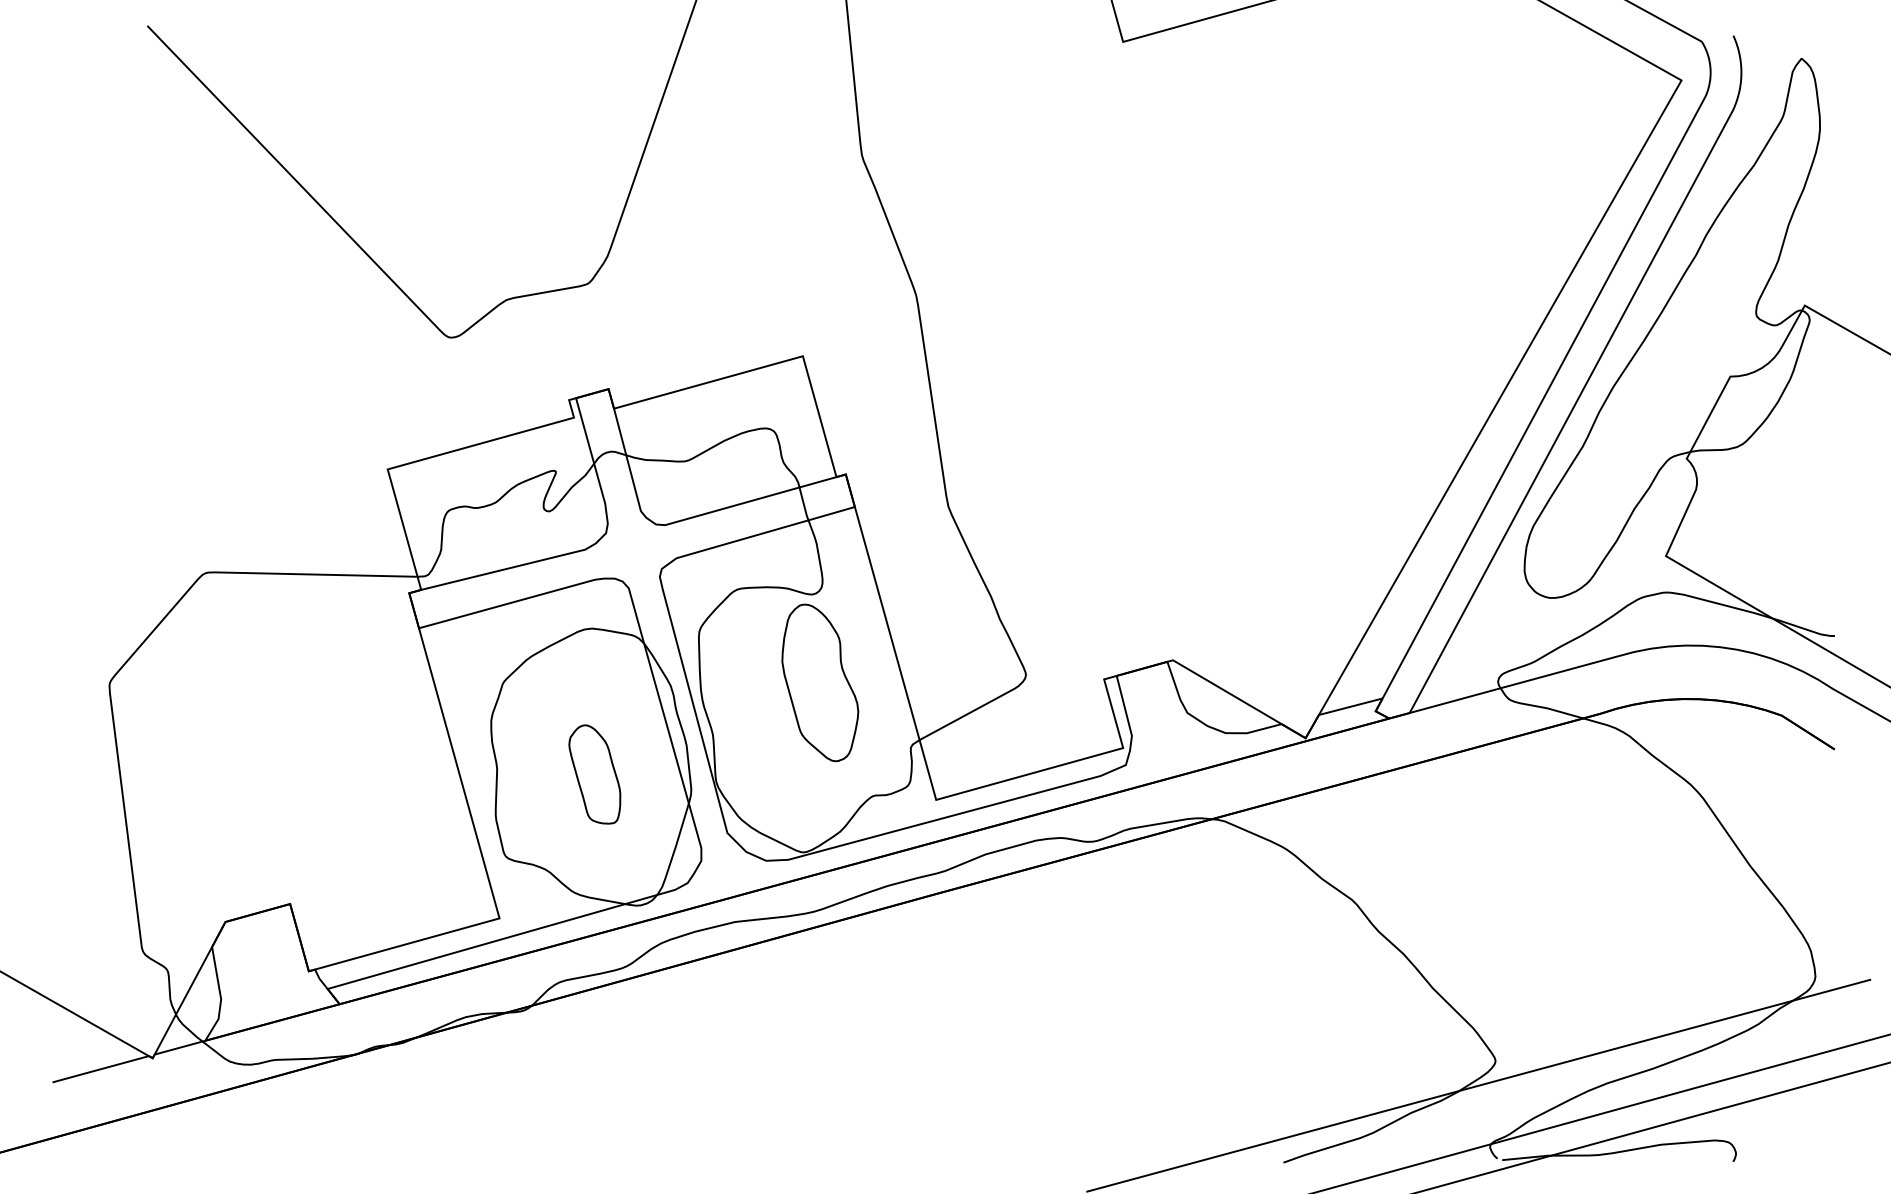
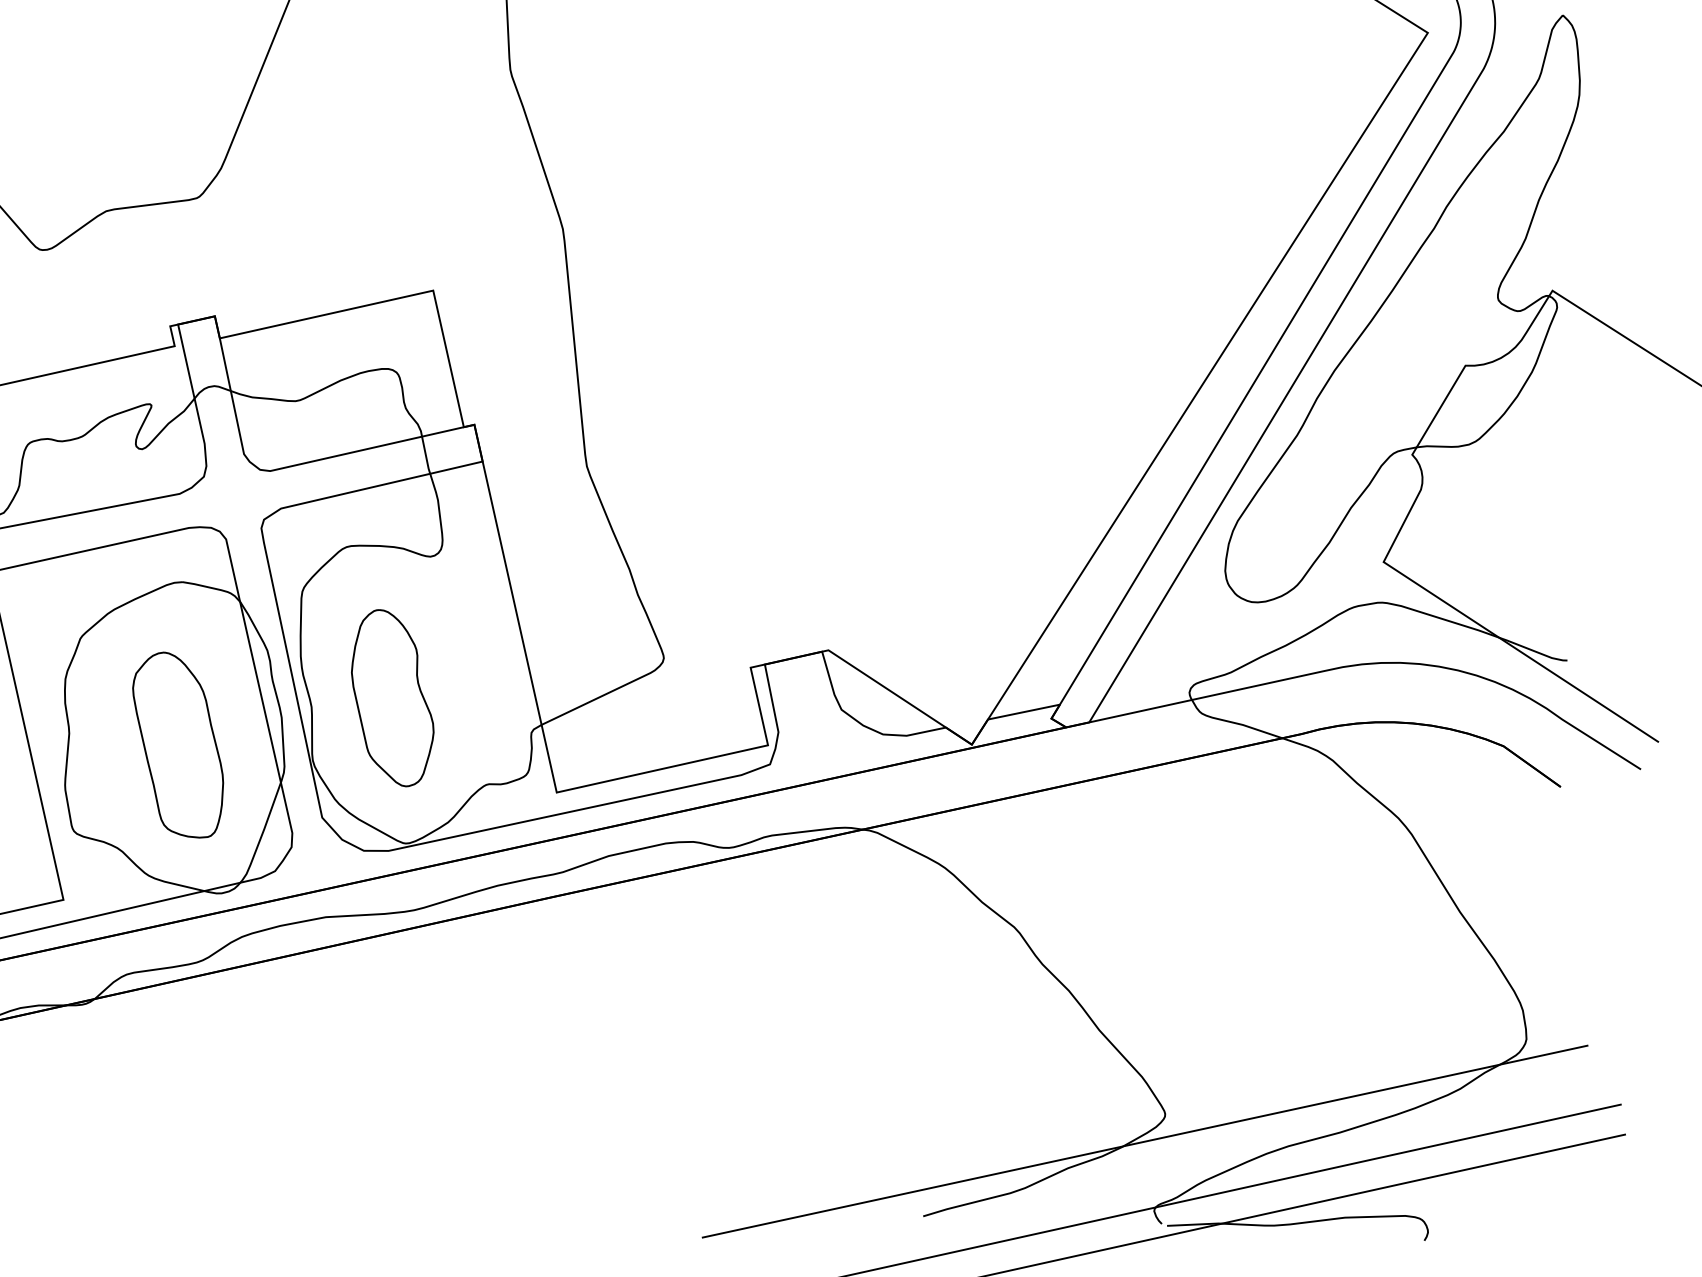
part: (820, 682) -> (393, 697), moved
part: (594, 774) -> (177, 744), size x1.67

